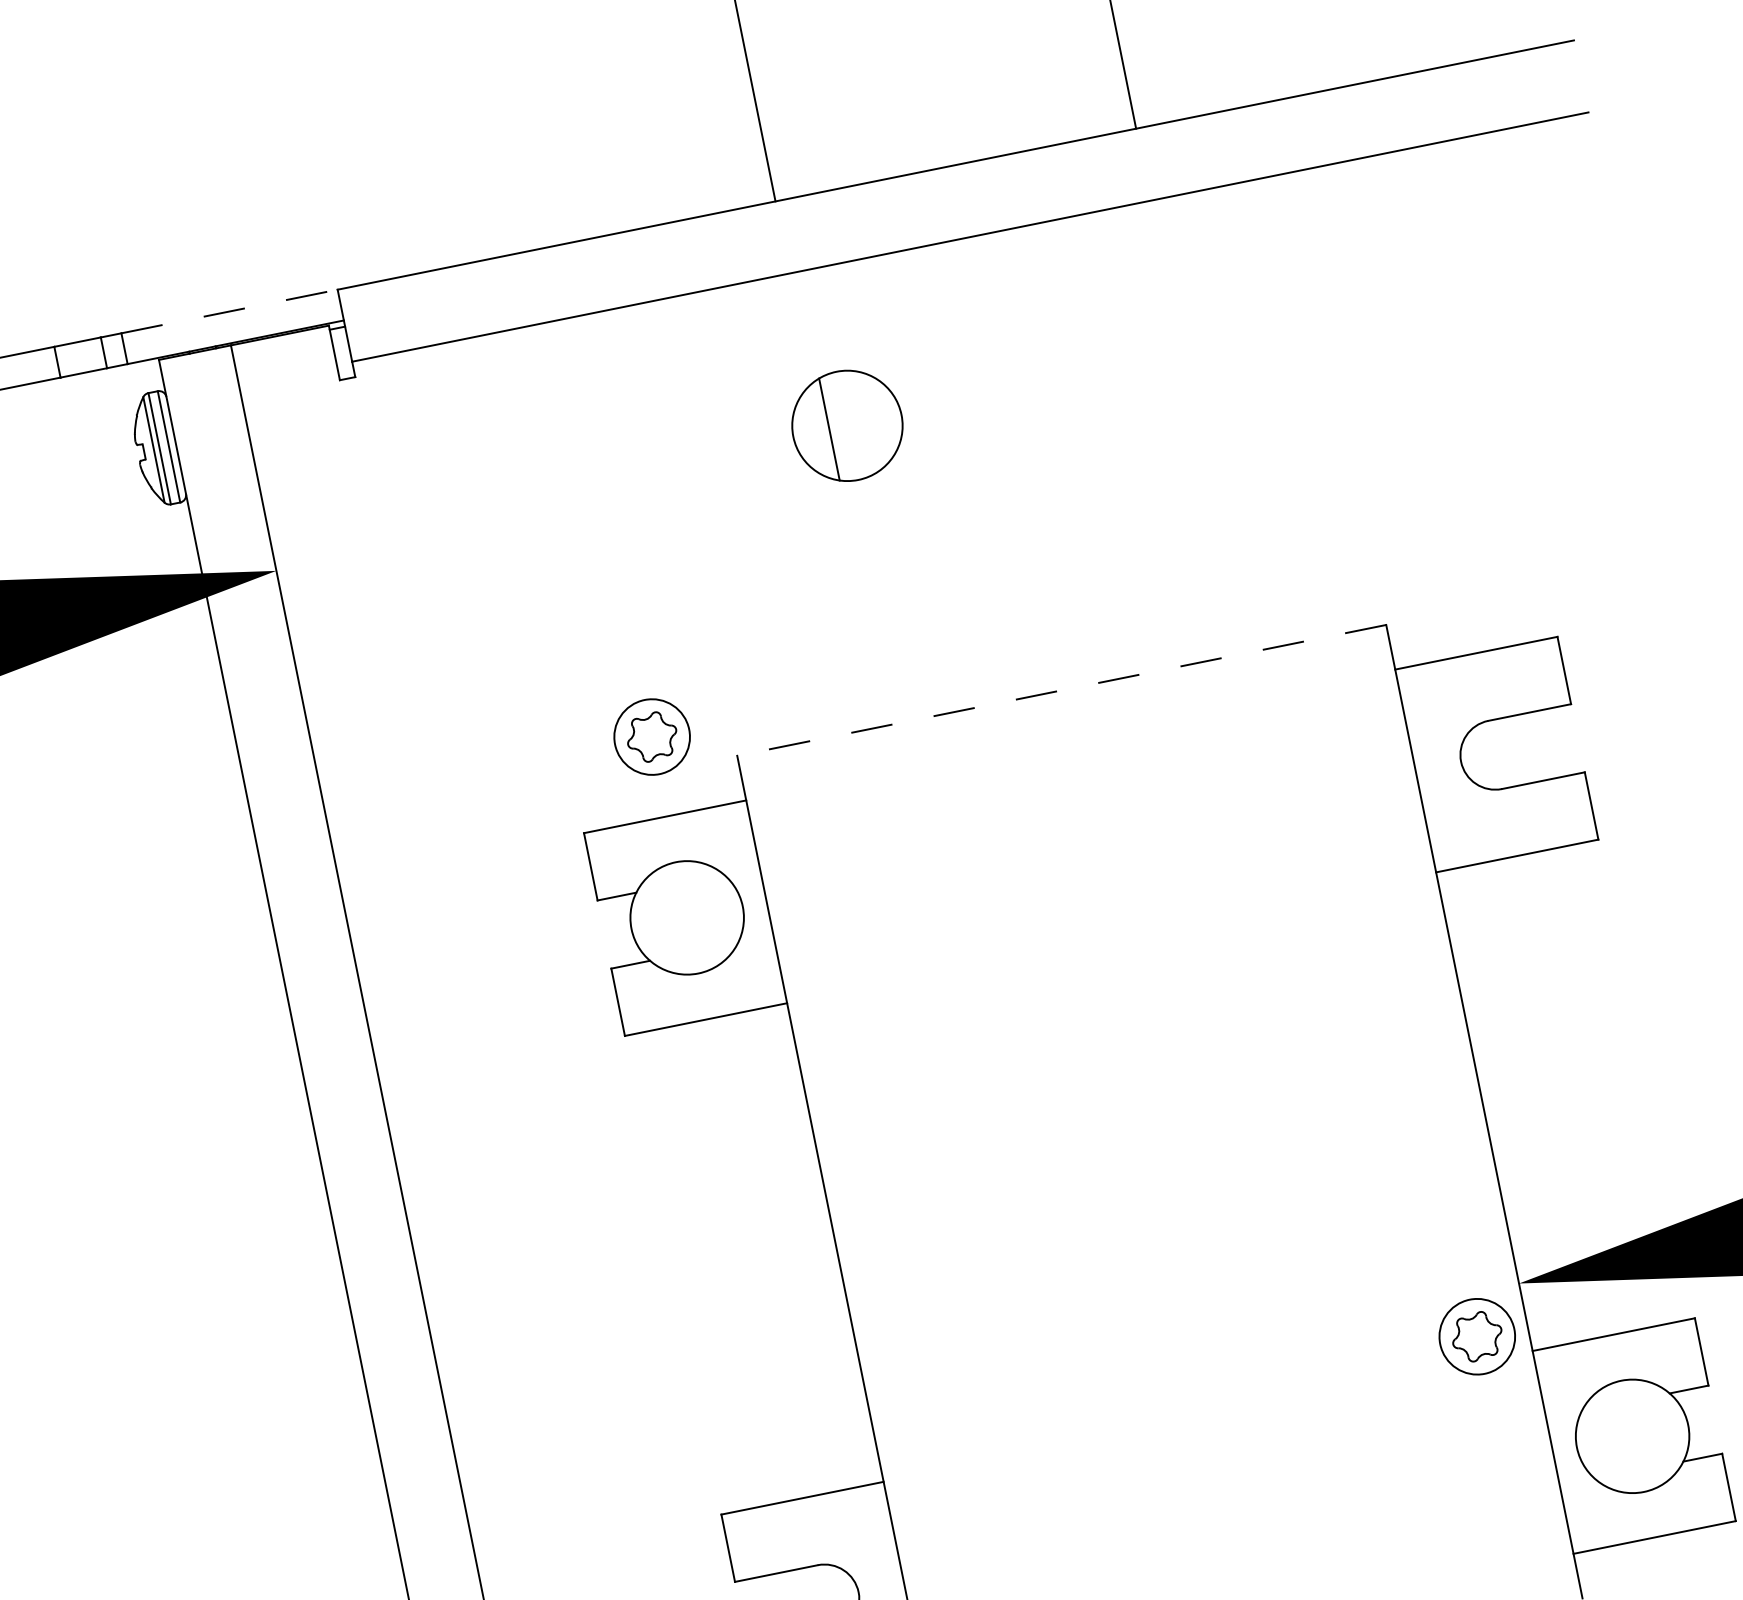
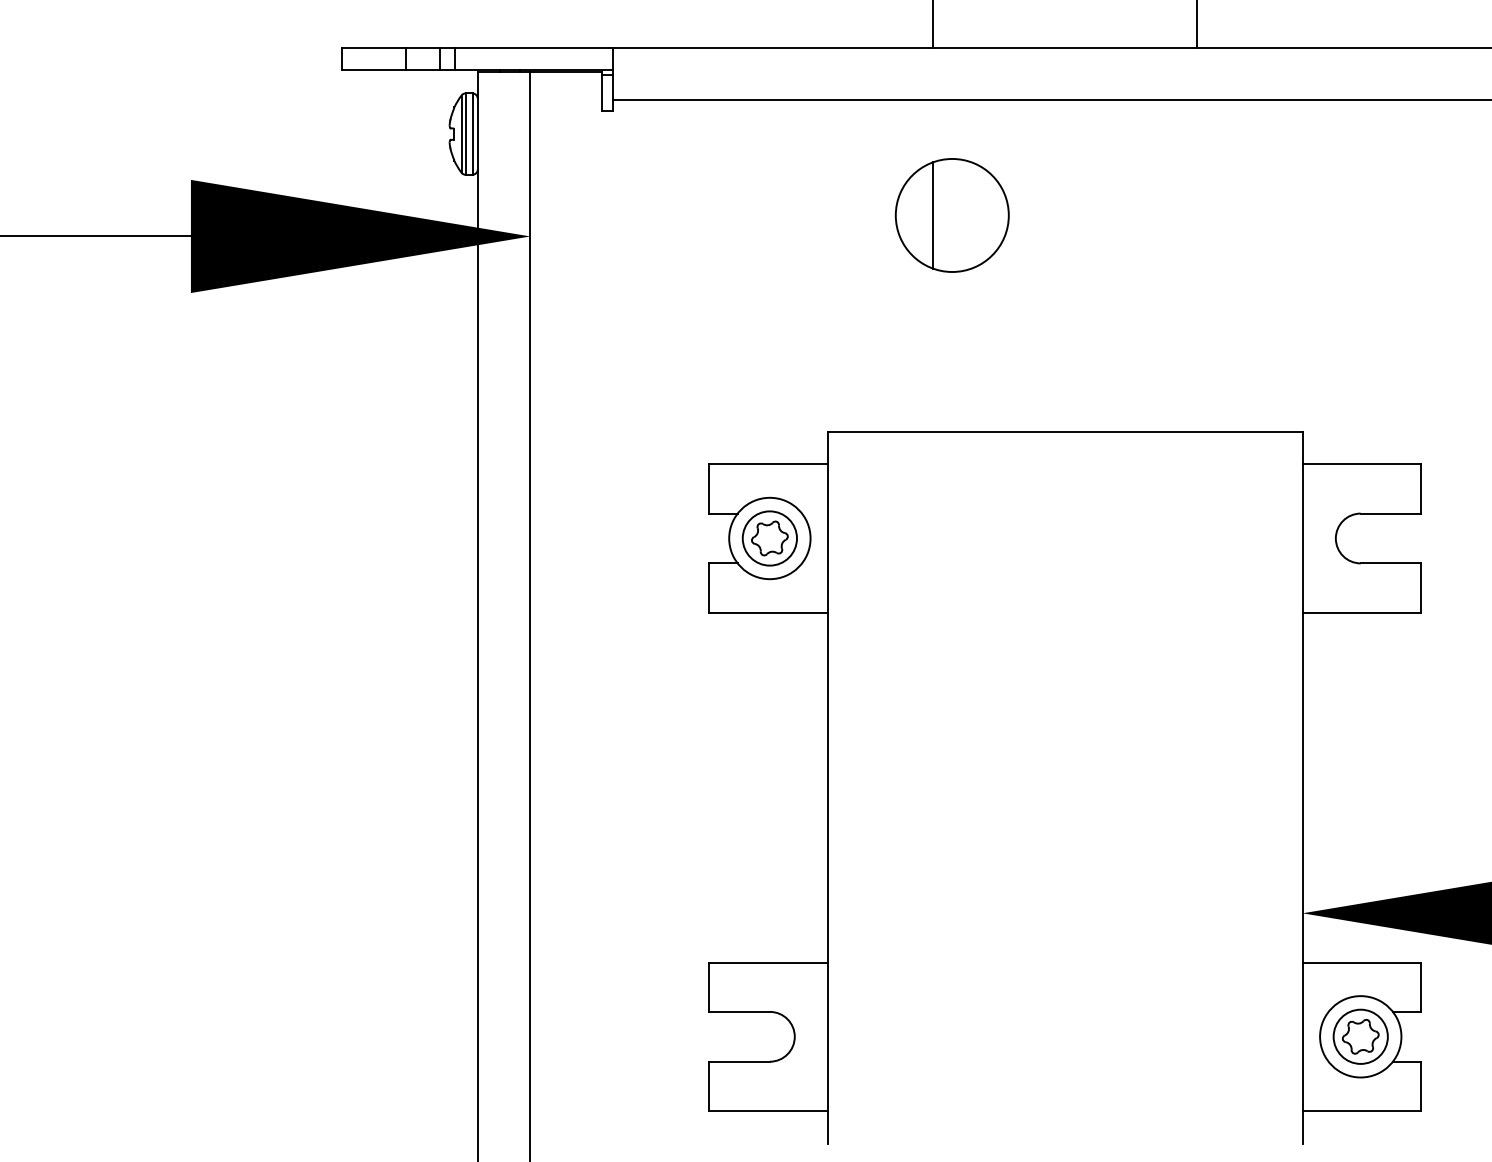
line: (229, 311) -> (534, 47), dashed -> solid
part: (846, 426) -> (951, 215), size x1.43
line: (1060, 690) -> (1064, 431), dashed -> solid
part: (651, 737) -> (769, 538), moved
part: (1476, 1336) -> (1360, 1036), moved

